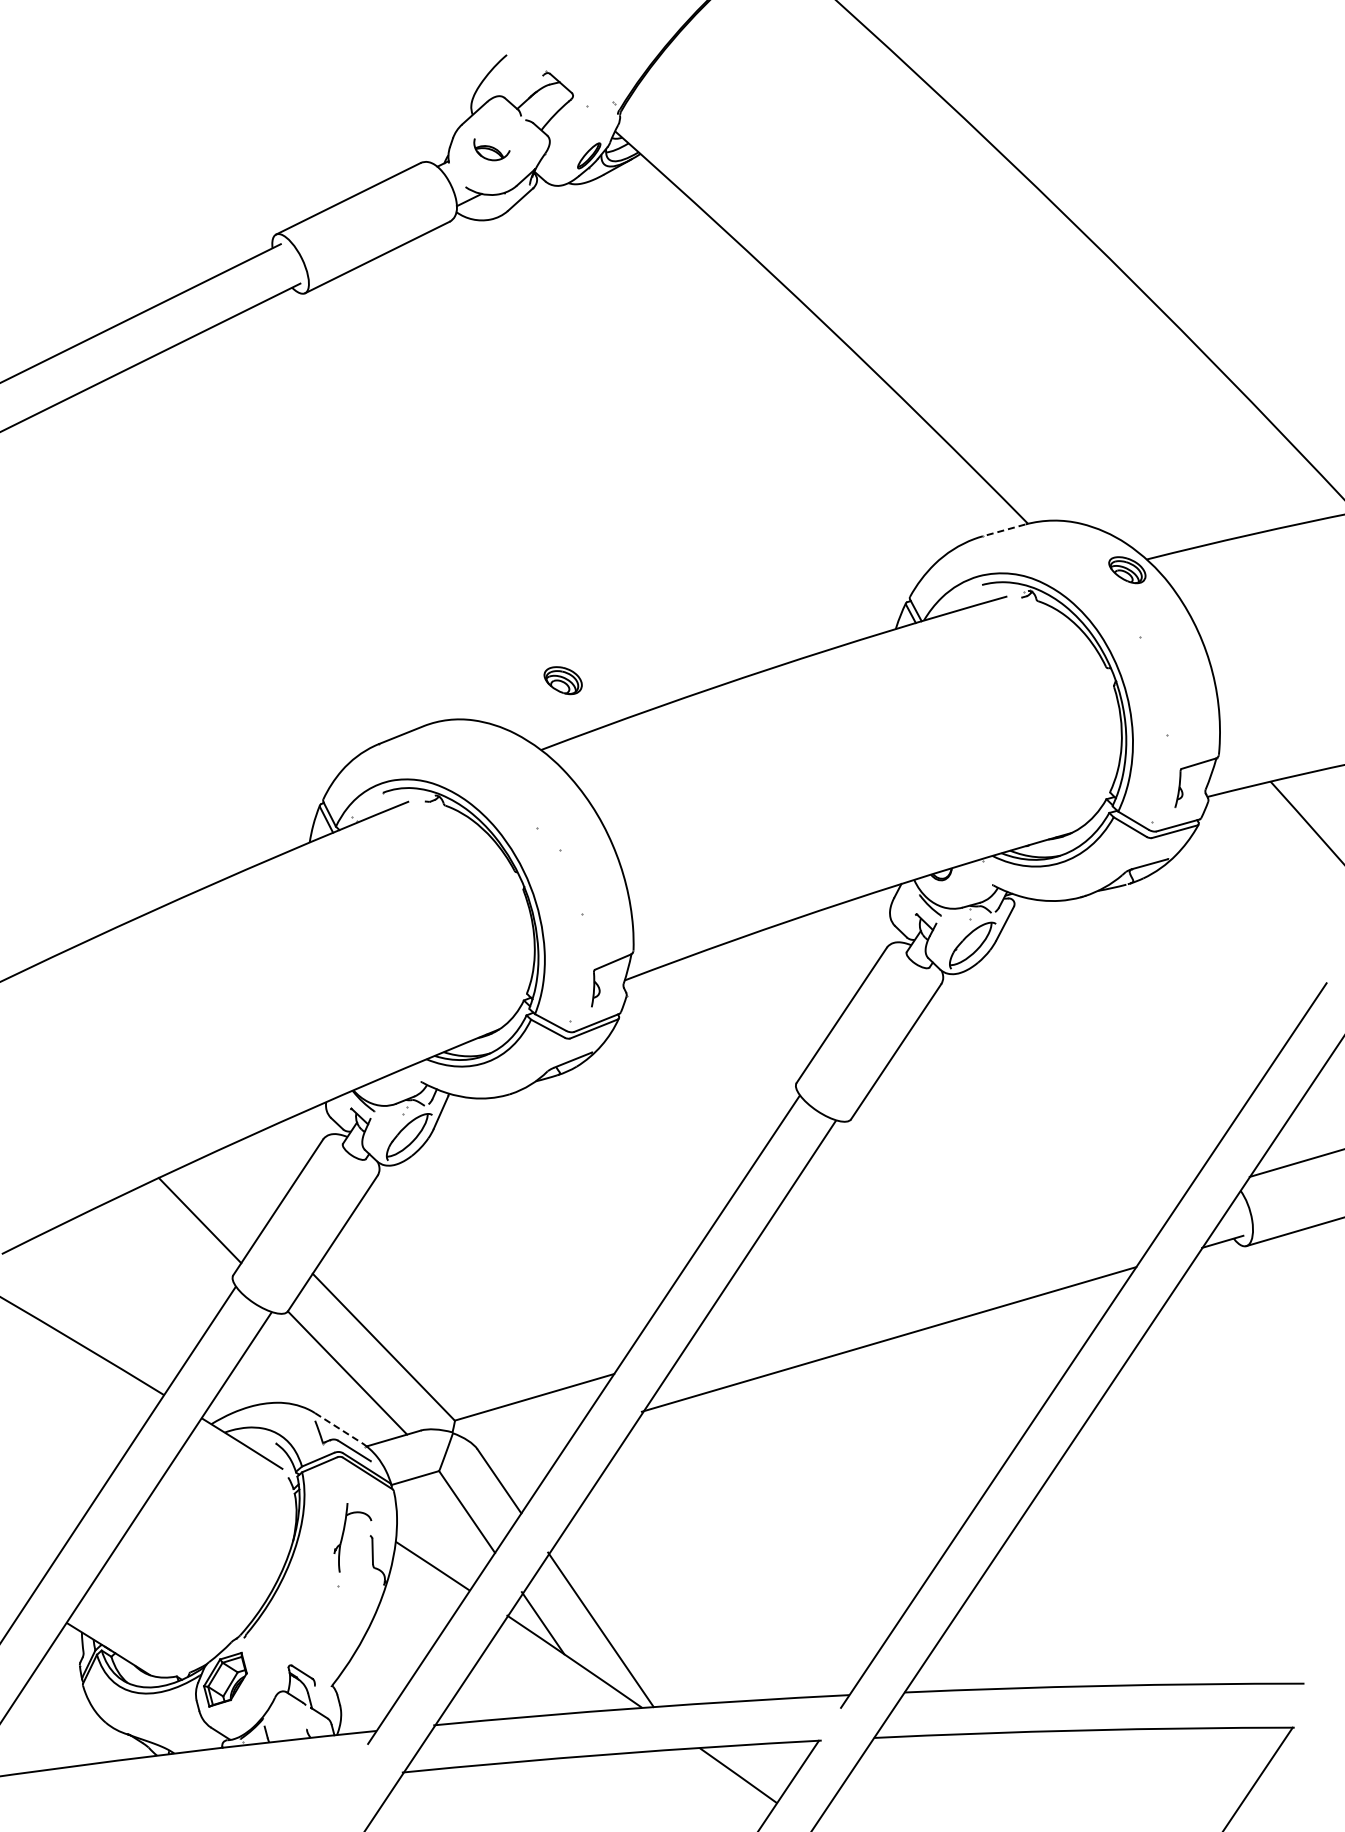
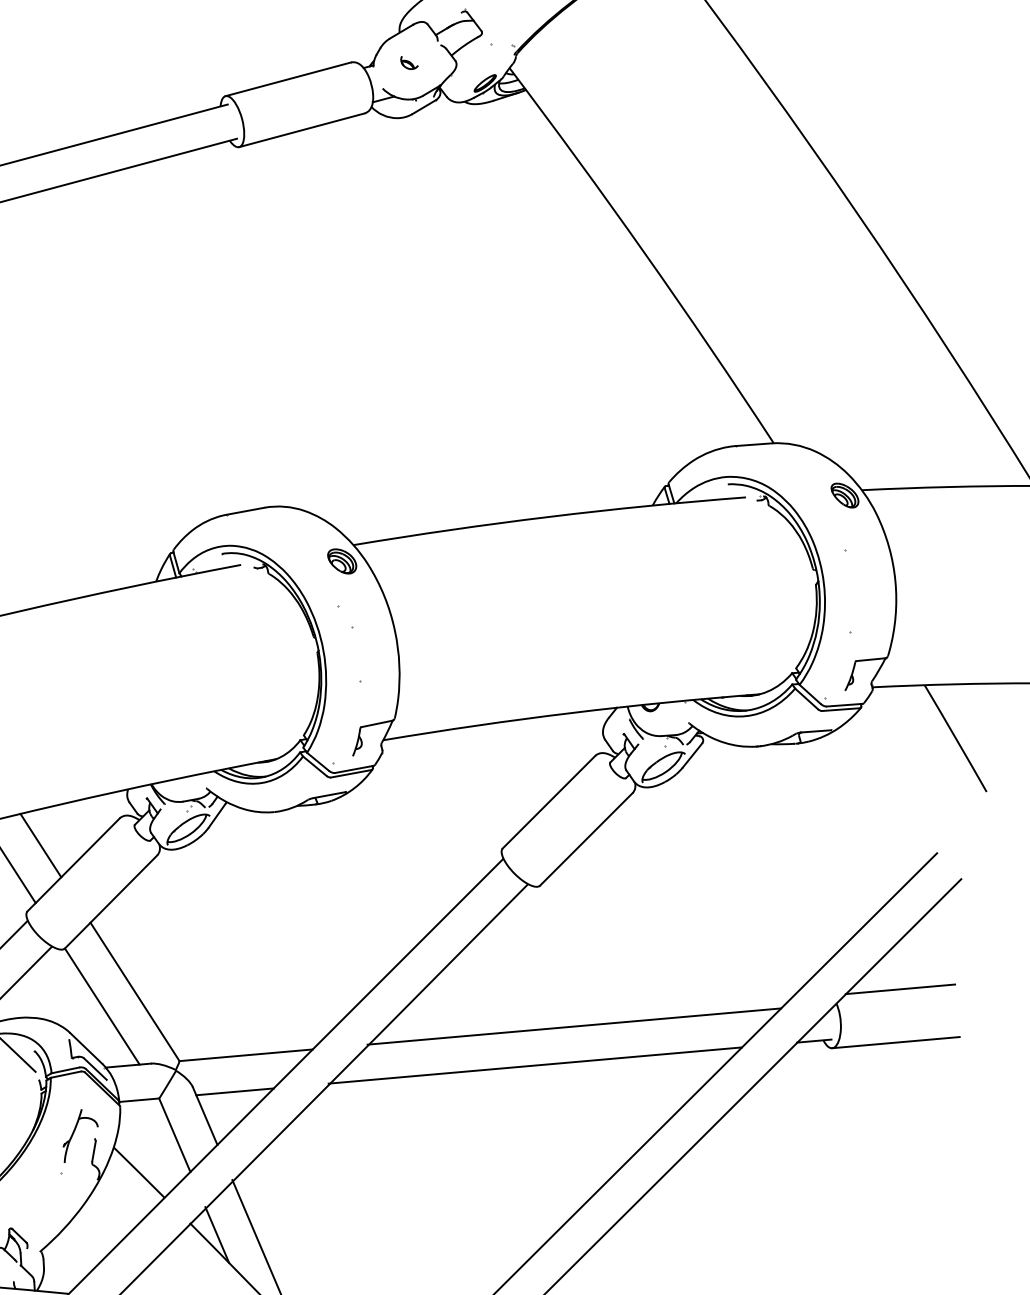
part: (491, 150) -> (408, 63), size x0.62
line: (1003, 530) -> (753, 444), dashed -> solid
part: (562, 680) -> (341, 561), moved
line: (233, 1191) -> (40, 845), added
line: (926, 1282) -> (573, 1026), added
line: (338, 1428) -> (86, 1048), dashed -> solid
line: (529, 1444) -> (234, 1091), added

